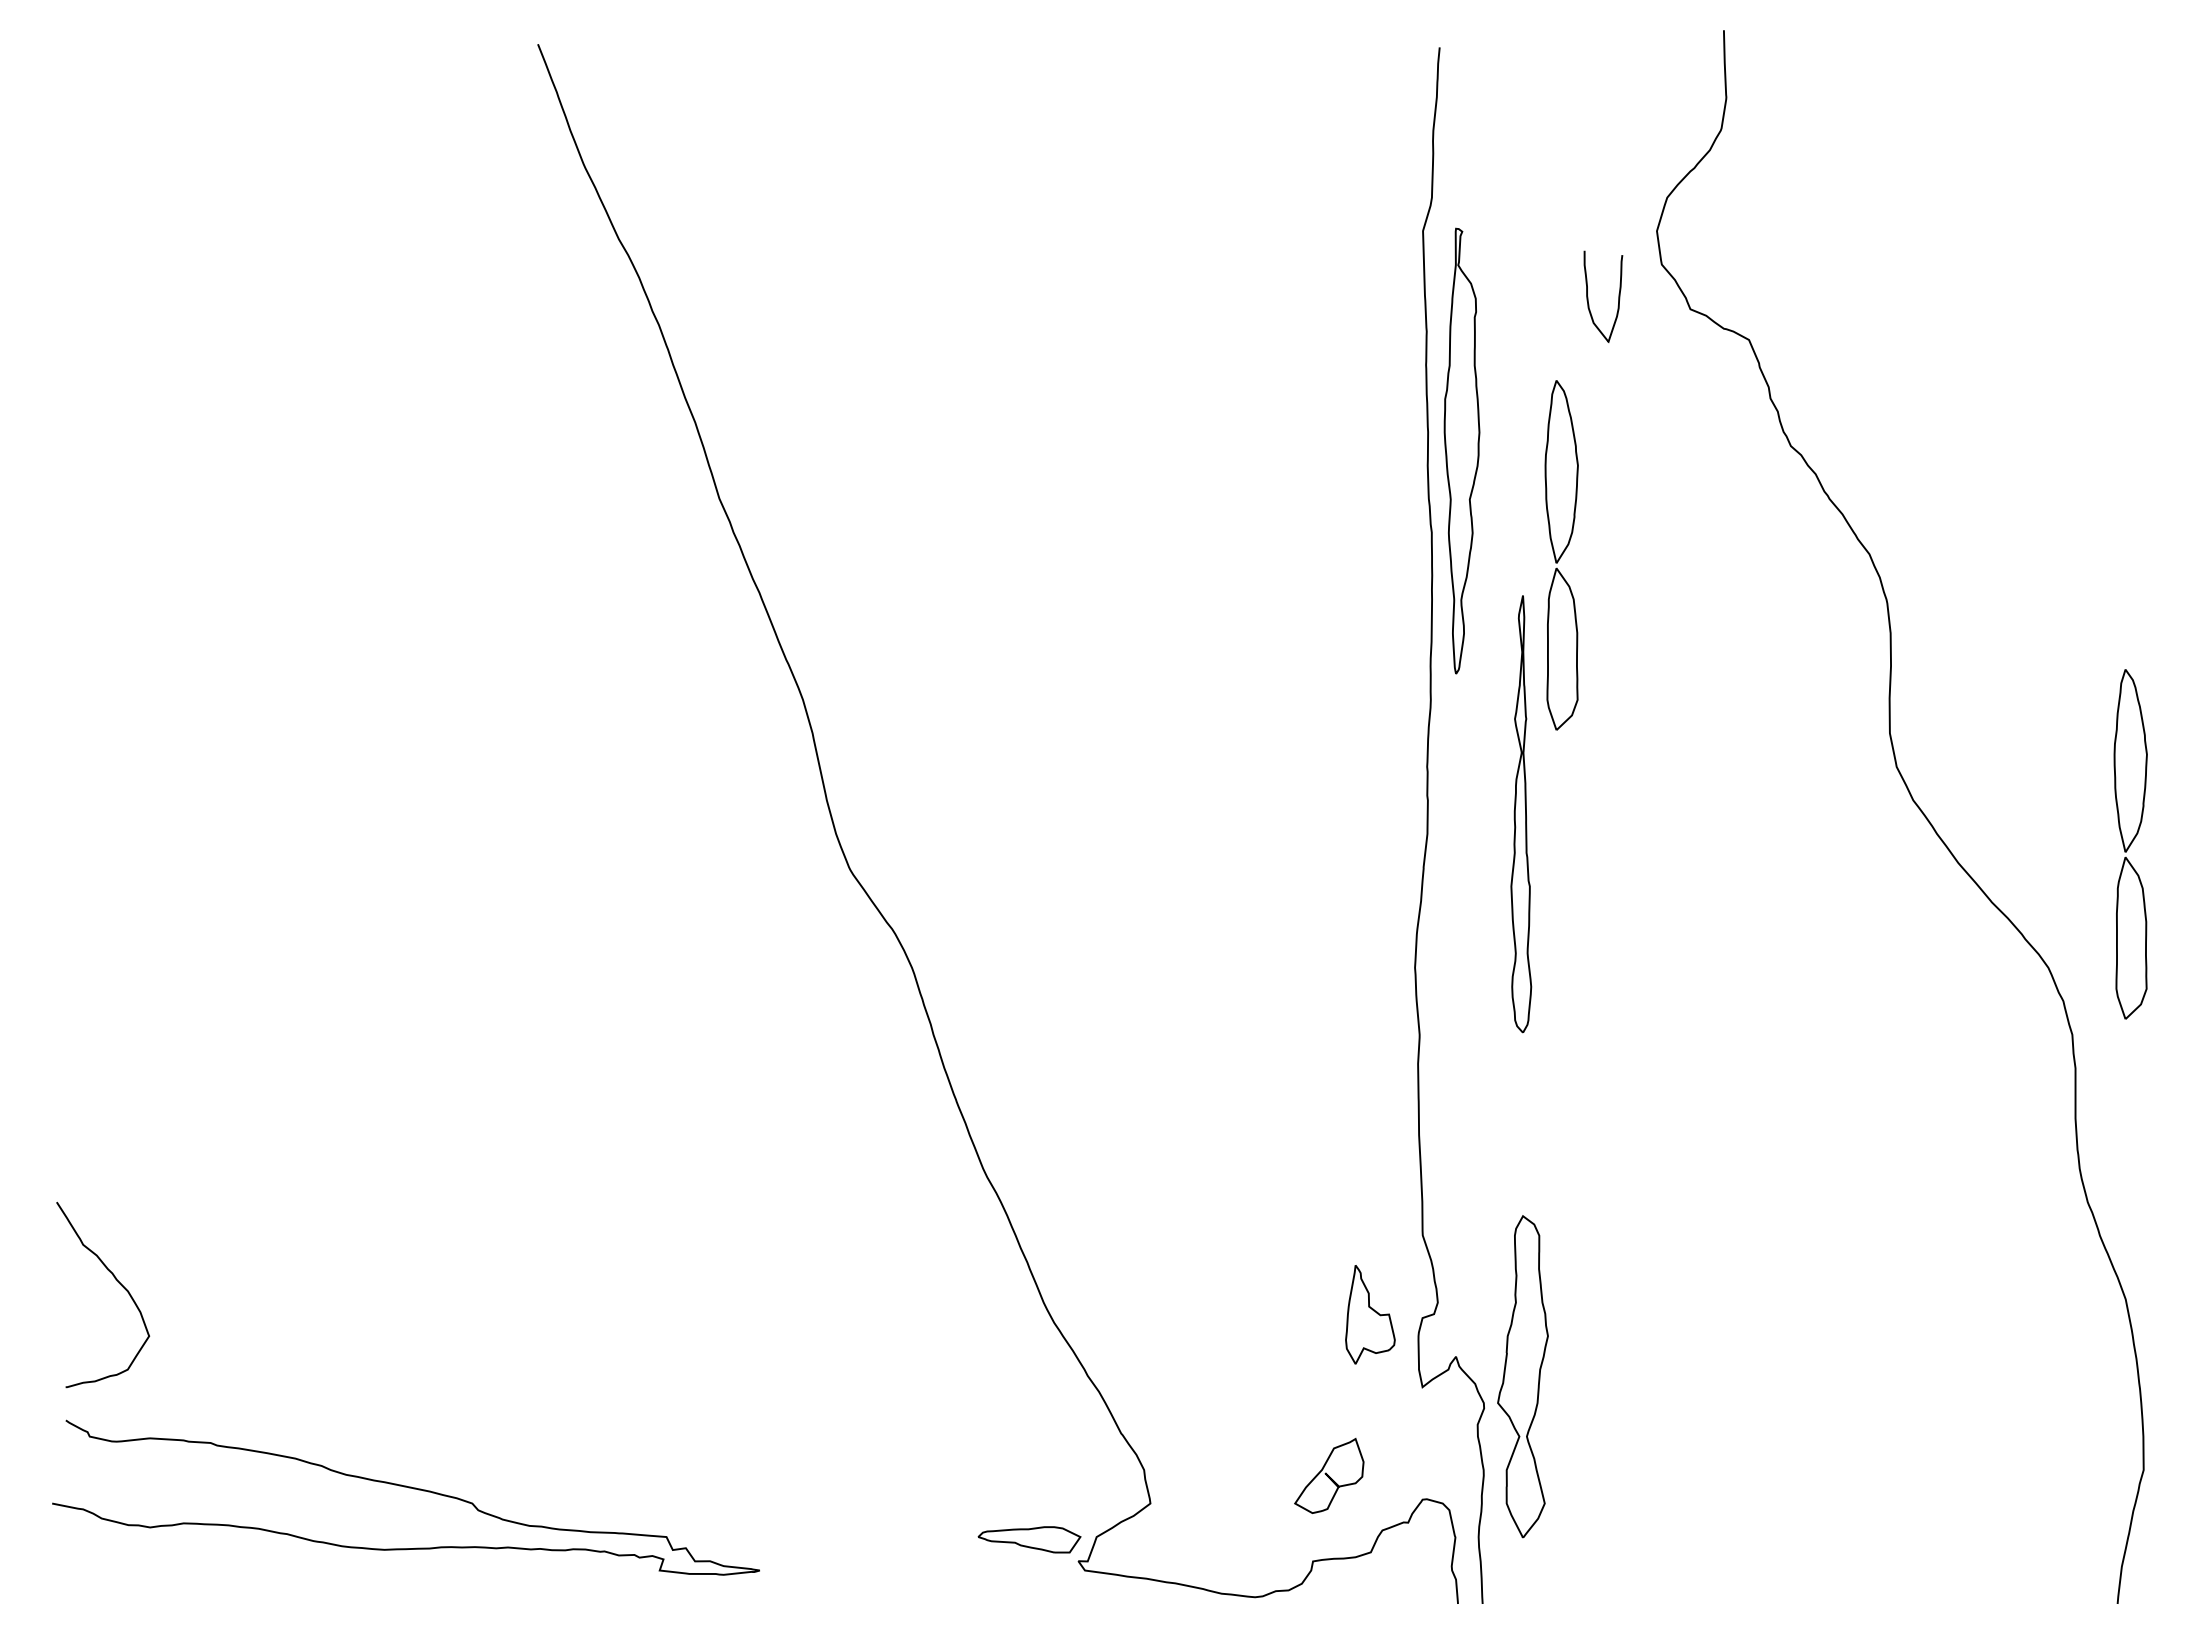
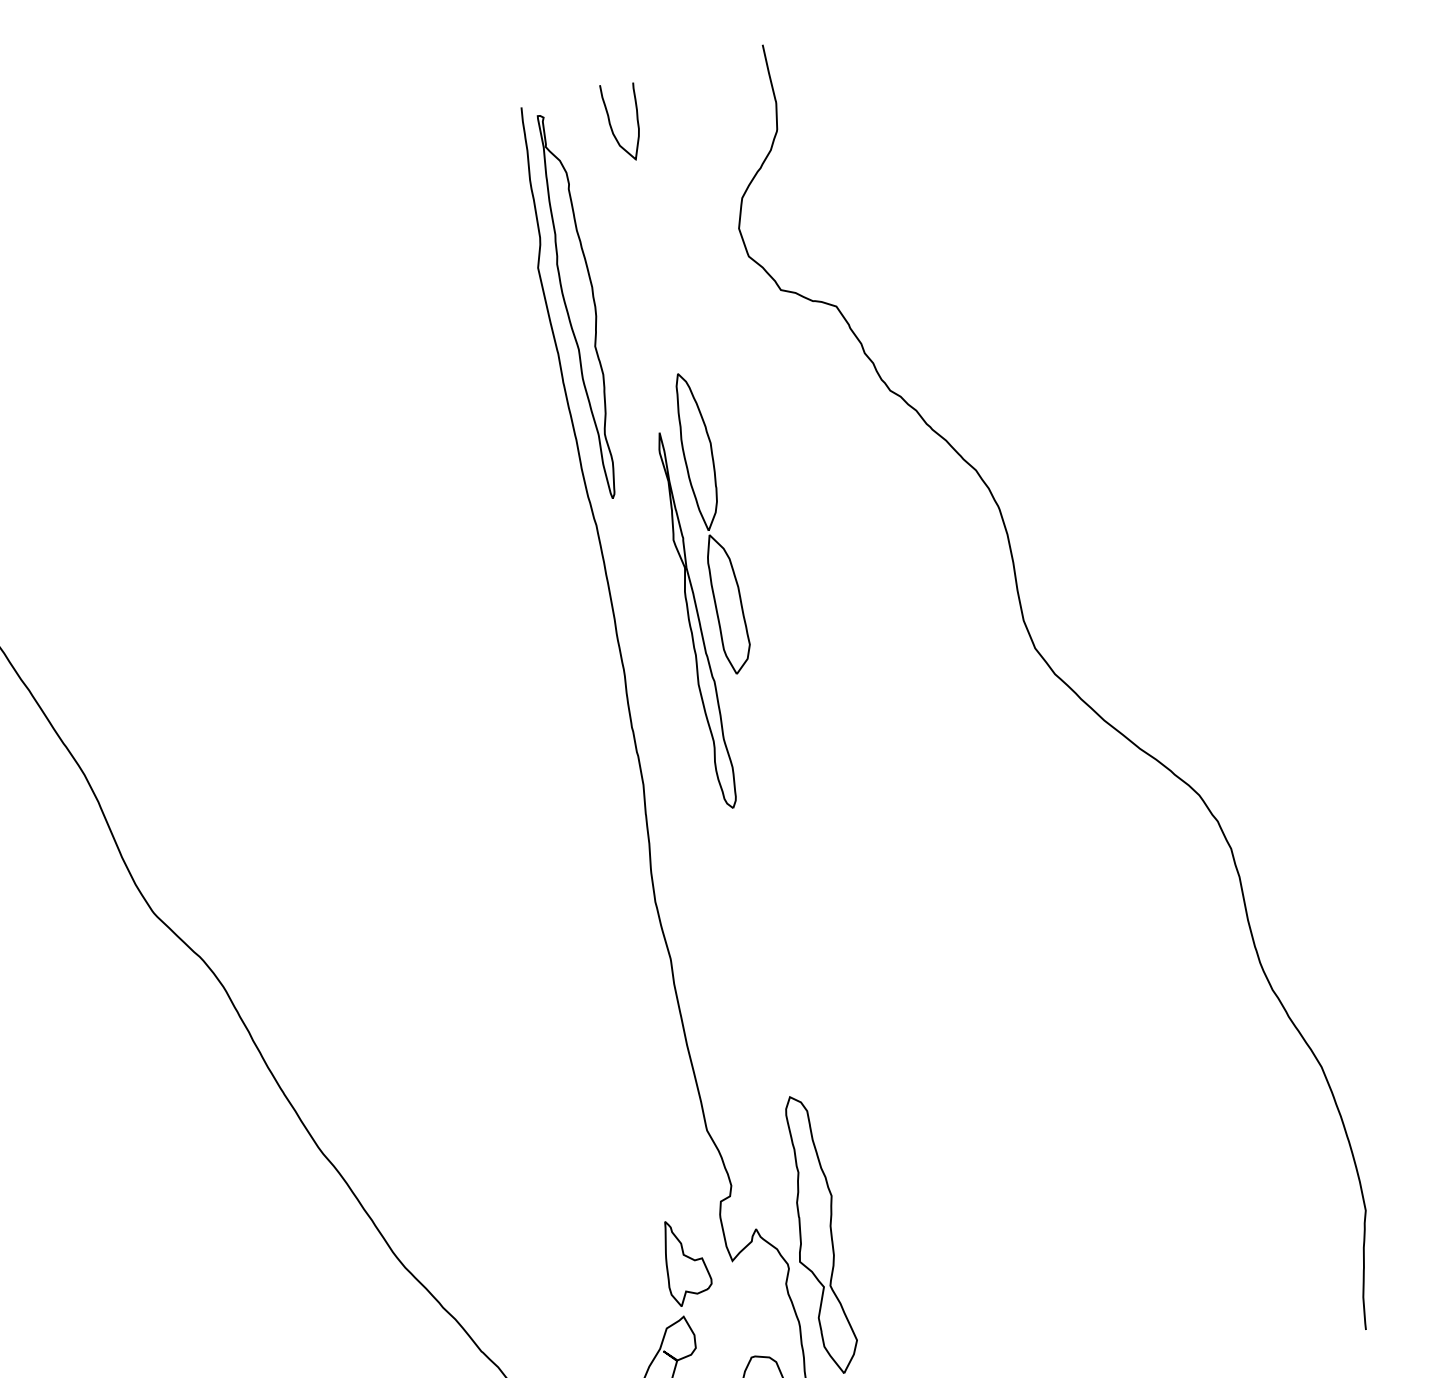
curve: (1588, 296) -> (611, 123), moved
part: (1461, 450) -> (579, 305), moved
part: (1521, 814) -> (695, 621), moved
part: (2130, 844) -> (1249, 675), removed
part: (1370, 1314) -> (686, 1261), moved

